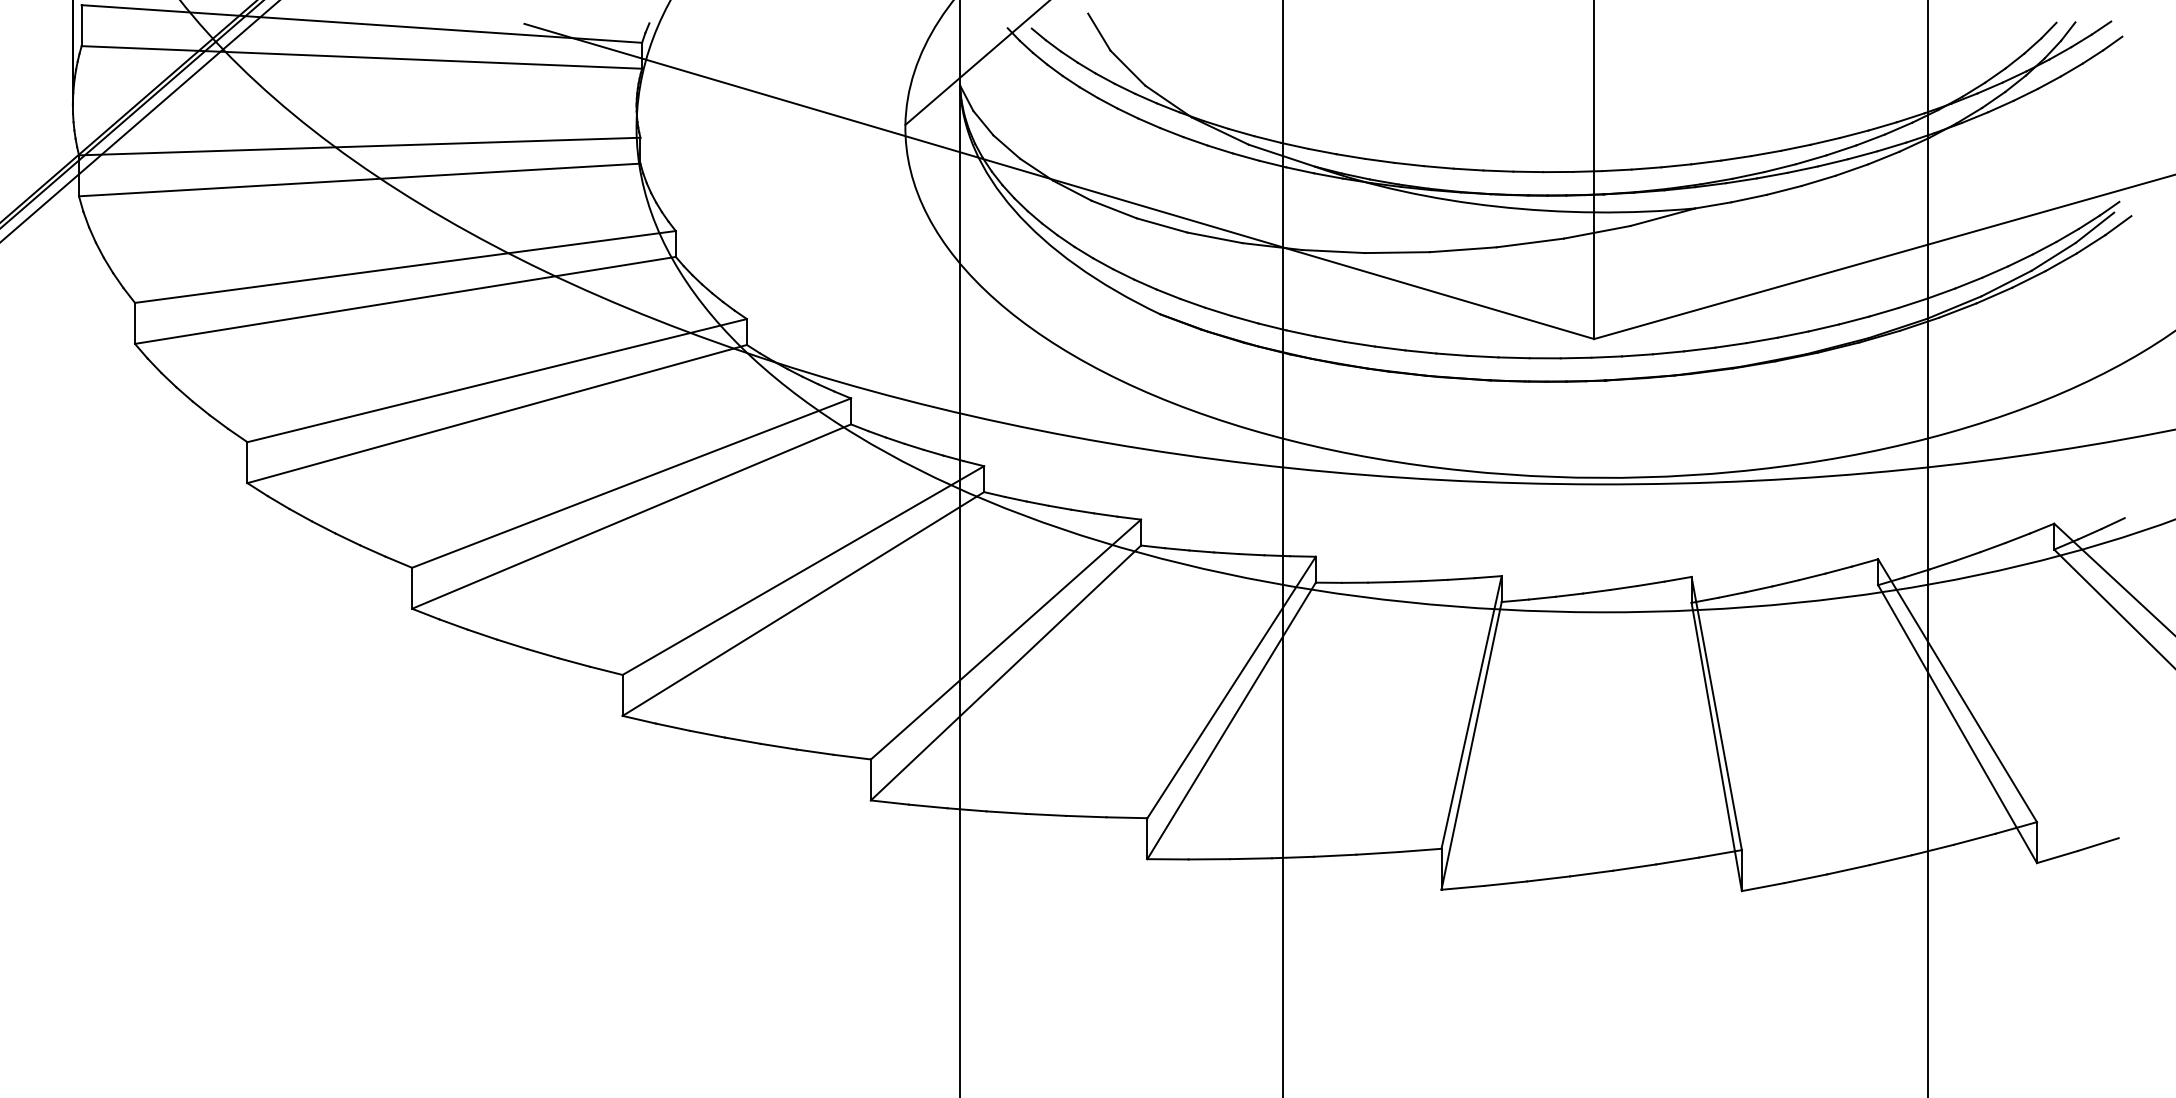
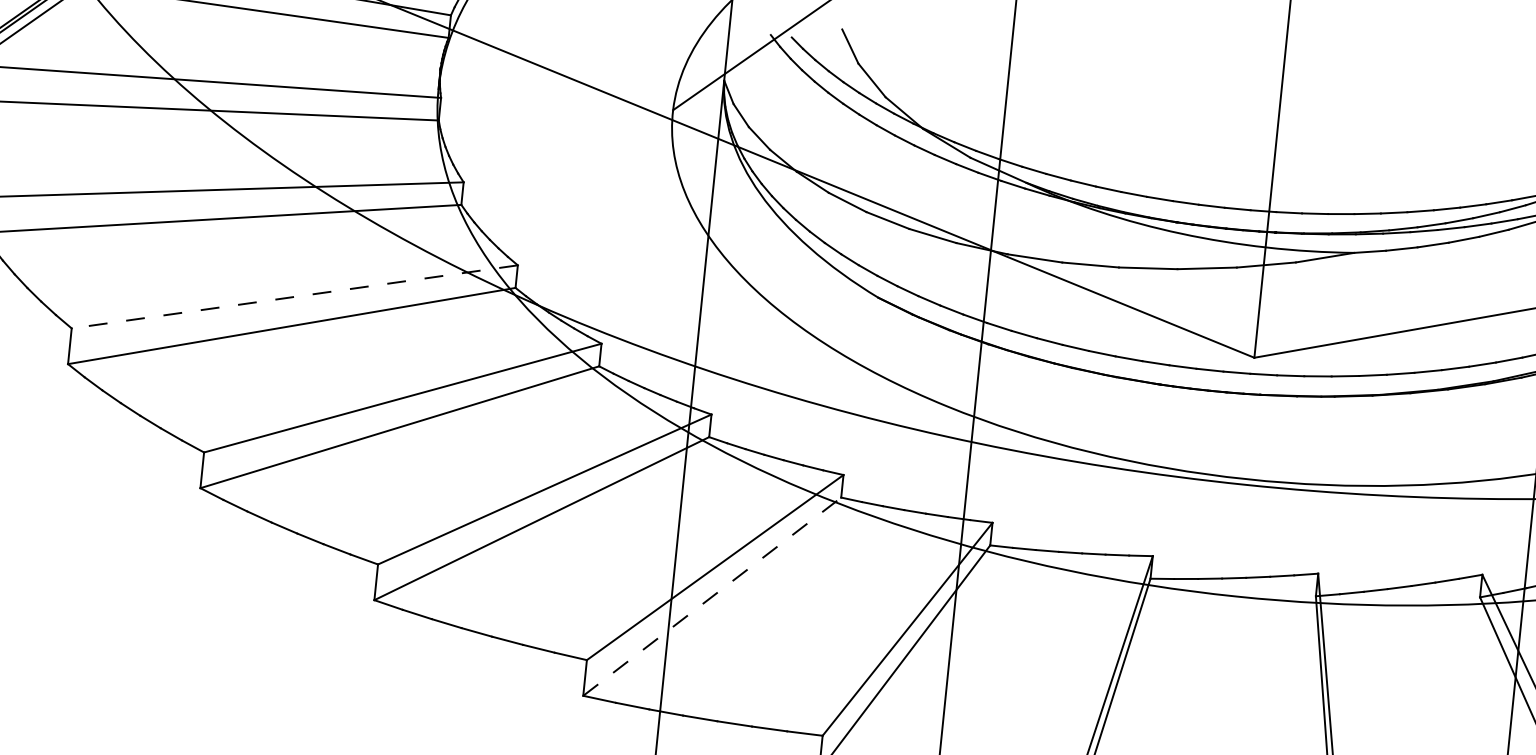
line: (496, 380) -> (294, 296), solid -> dashed
line: (1005, 673) -> (711, 597), solid -> dashed

